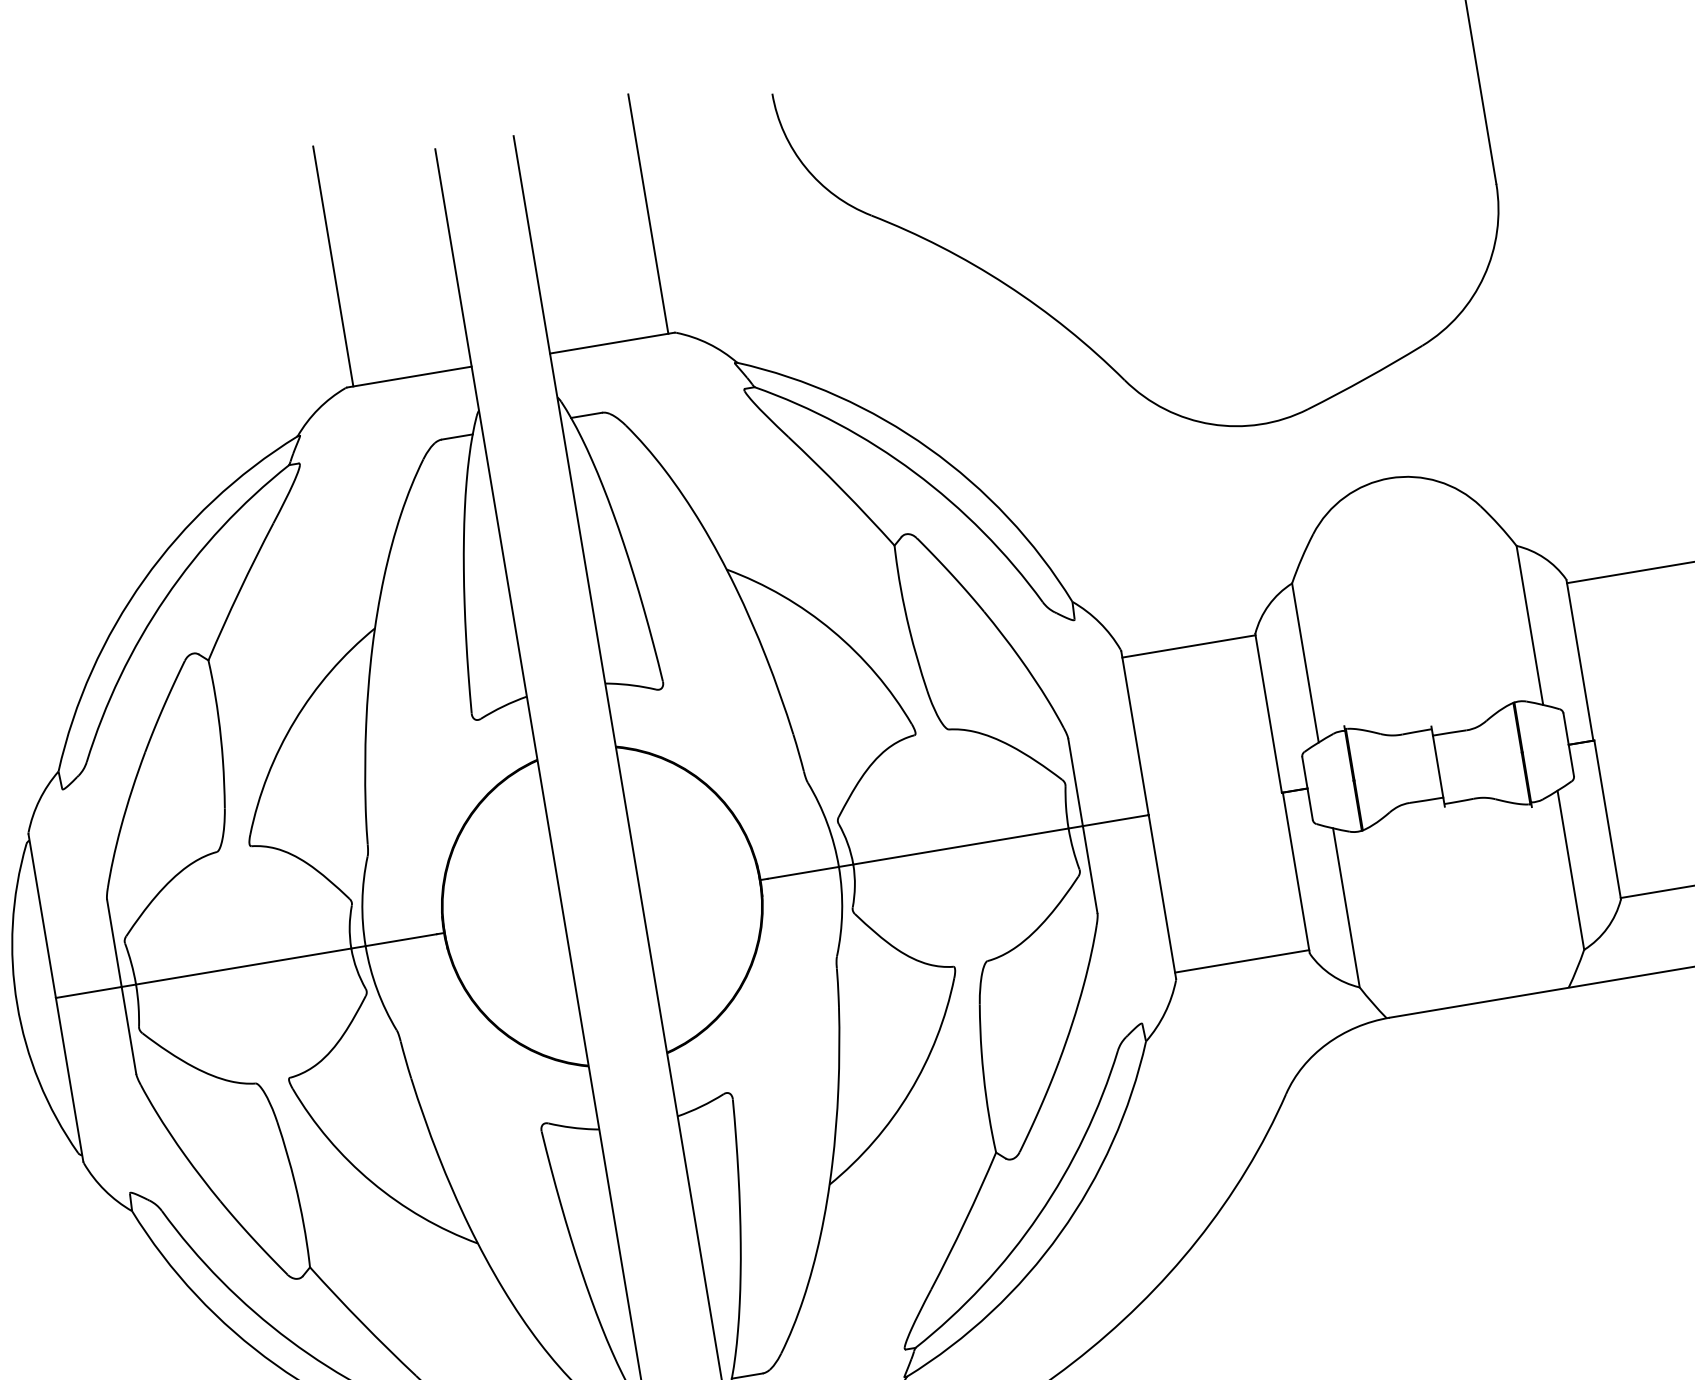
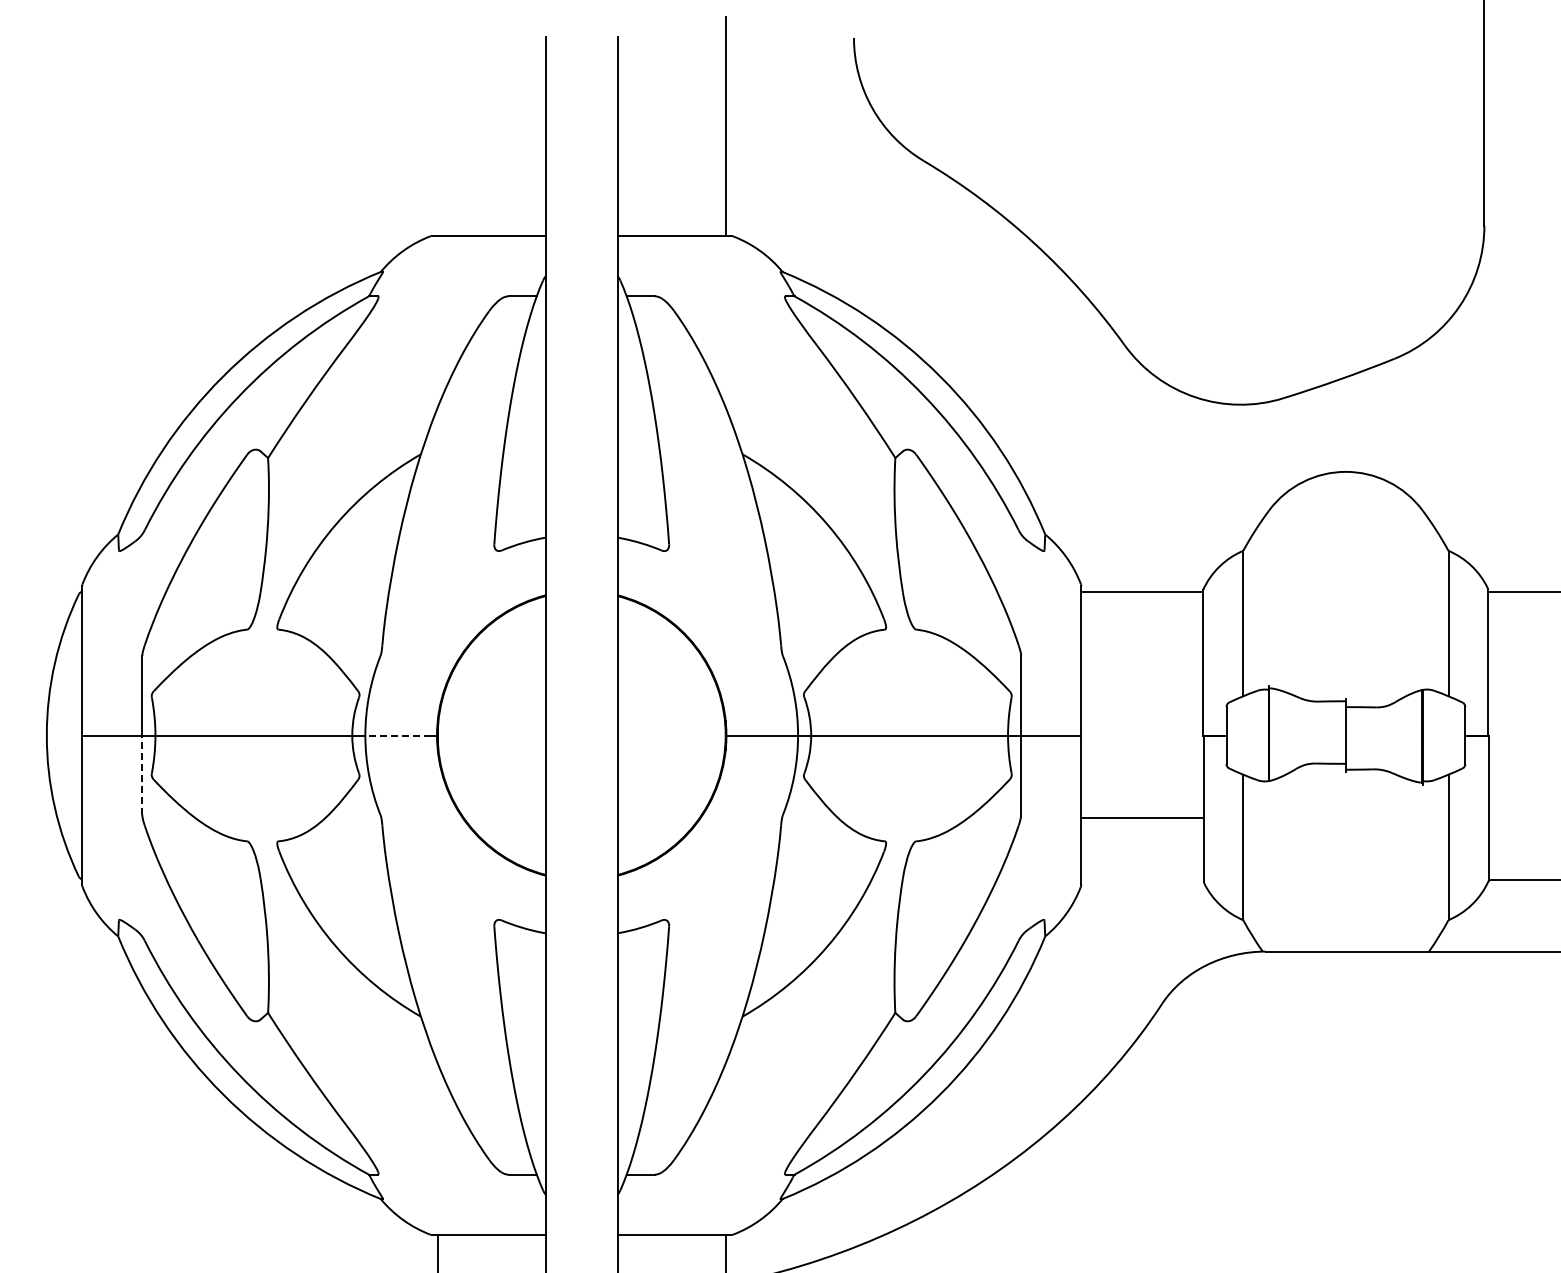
line: (332, 265) -> (437, 125), removed
line: (400, 940) -> (397, 735), solid -> dashed
line: (1242, 961) -> (1142, 817), moved
line: (129, 1030) -> (142, 775), solid -> dashed

